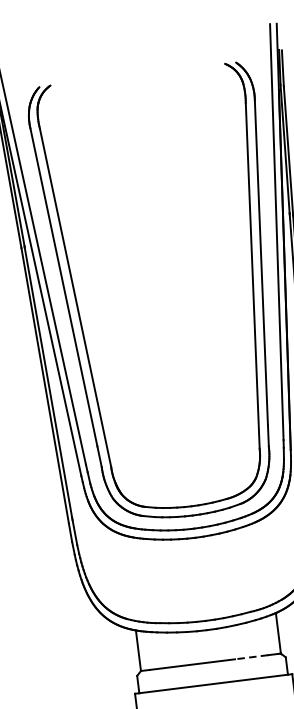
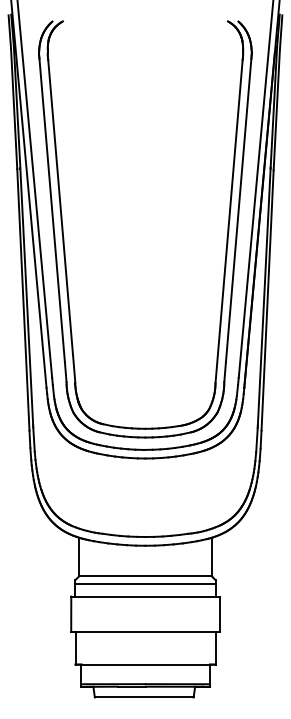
line: (251, 657) -> (183, 576), dashed -> solid
line: (212, 671) -> (145, 584), added

